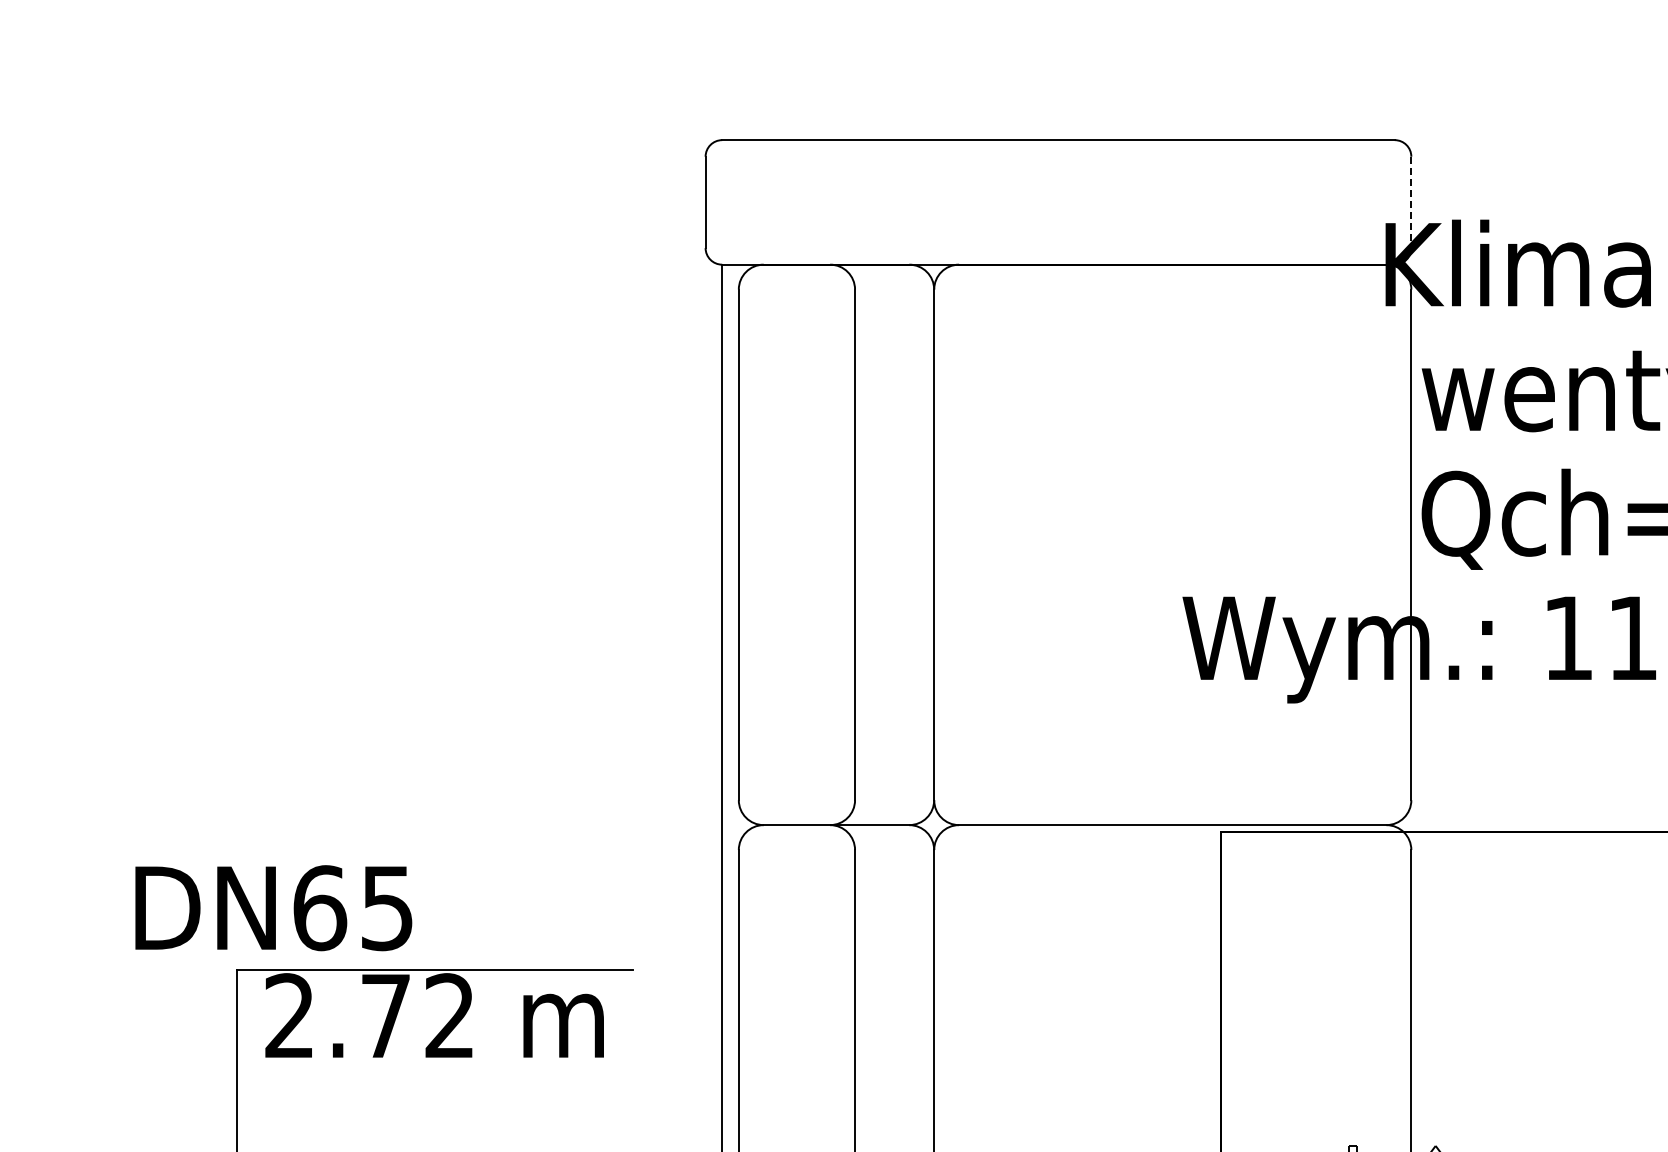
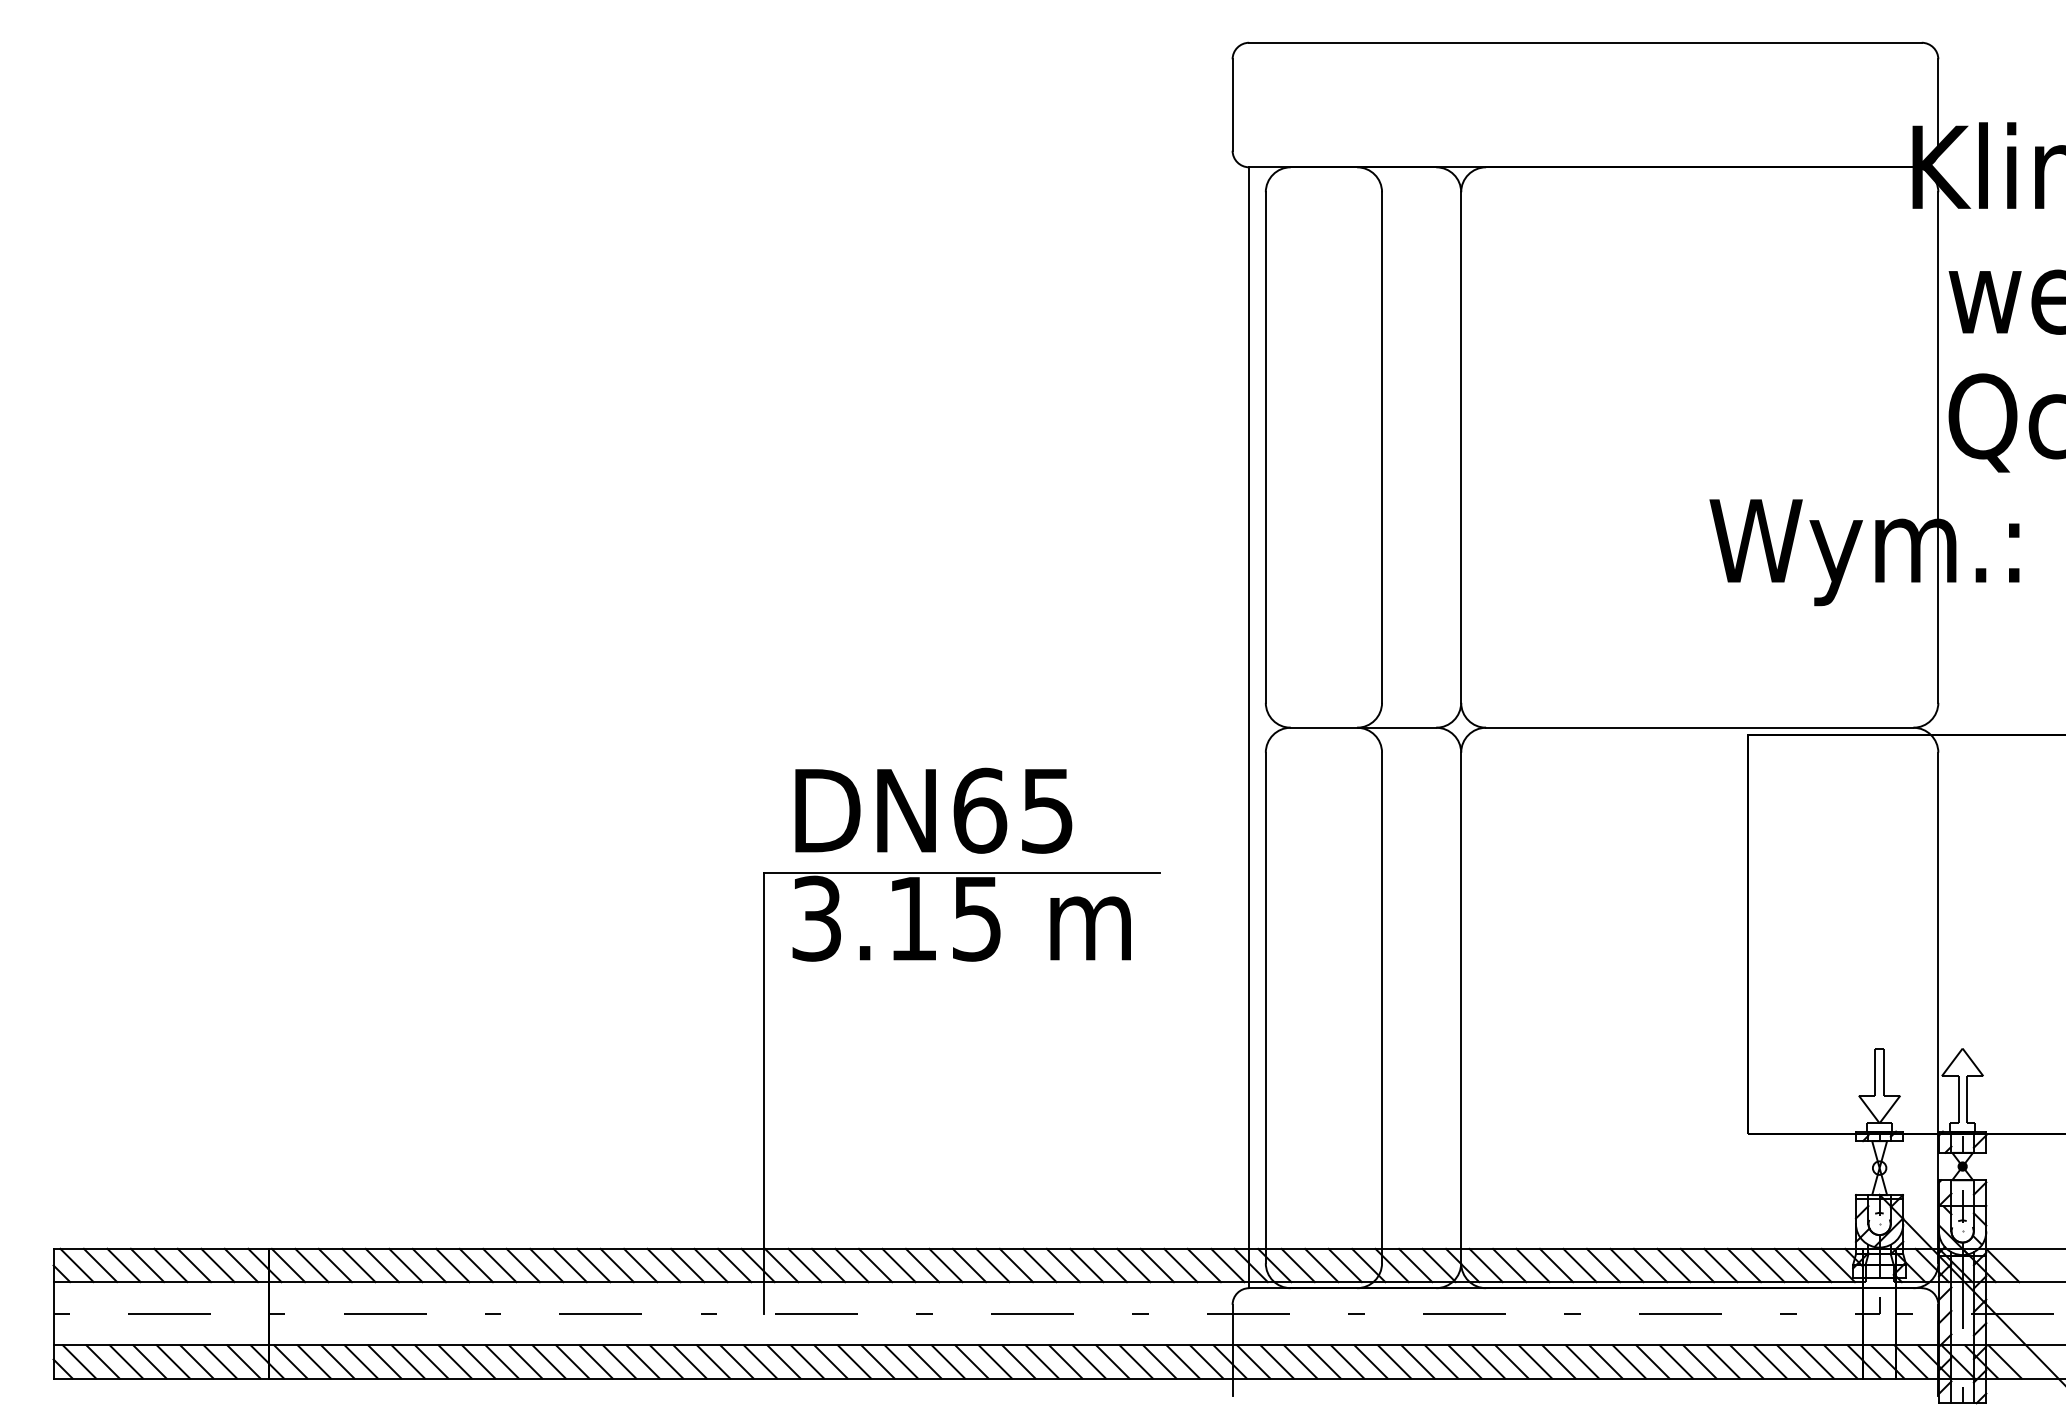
line: (1411, 202) -> (1938, 105), dashed -> solid
text: (273, 907) -> (933, 810), moved
text: (369, 1015) -> (896, 918), 2.72 -> 3.15

